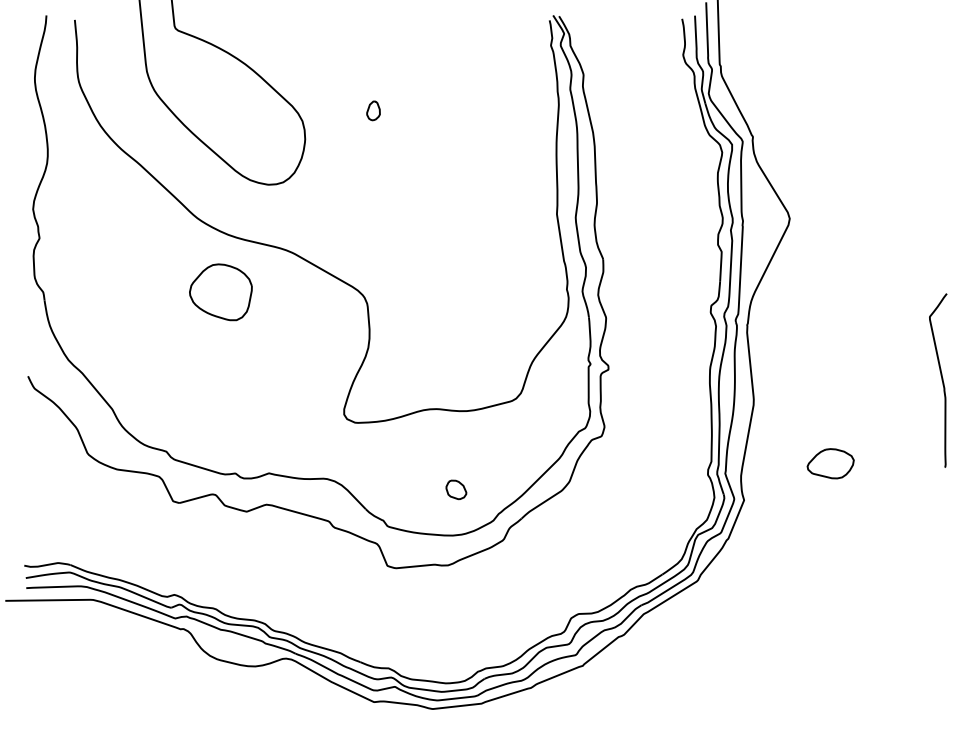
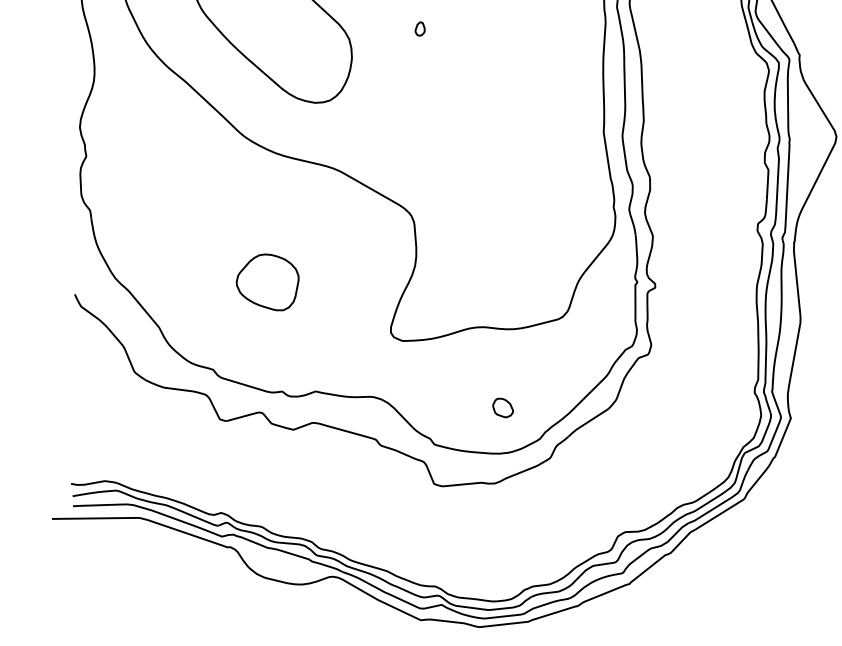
part: (372, 110) -> (419, 28), size x0.71
part: (220, 292) -> (267, 282), moved

